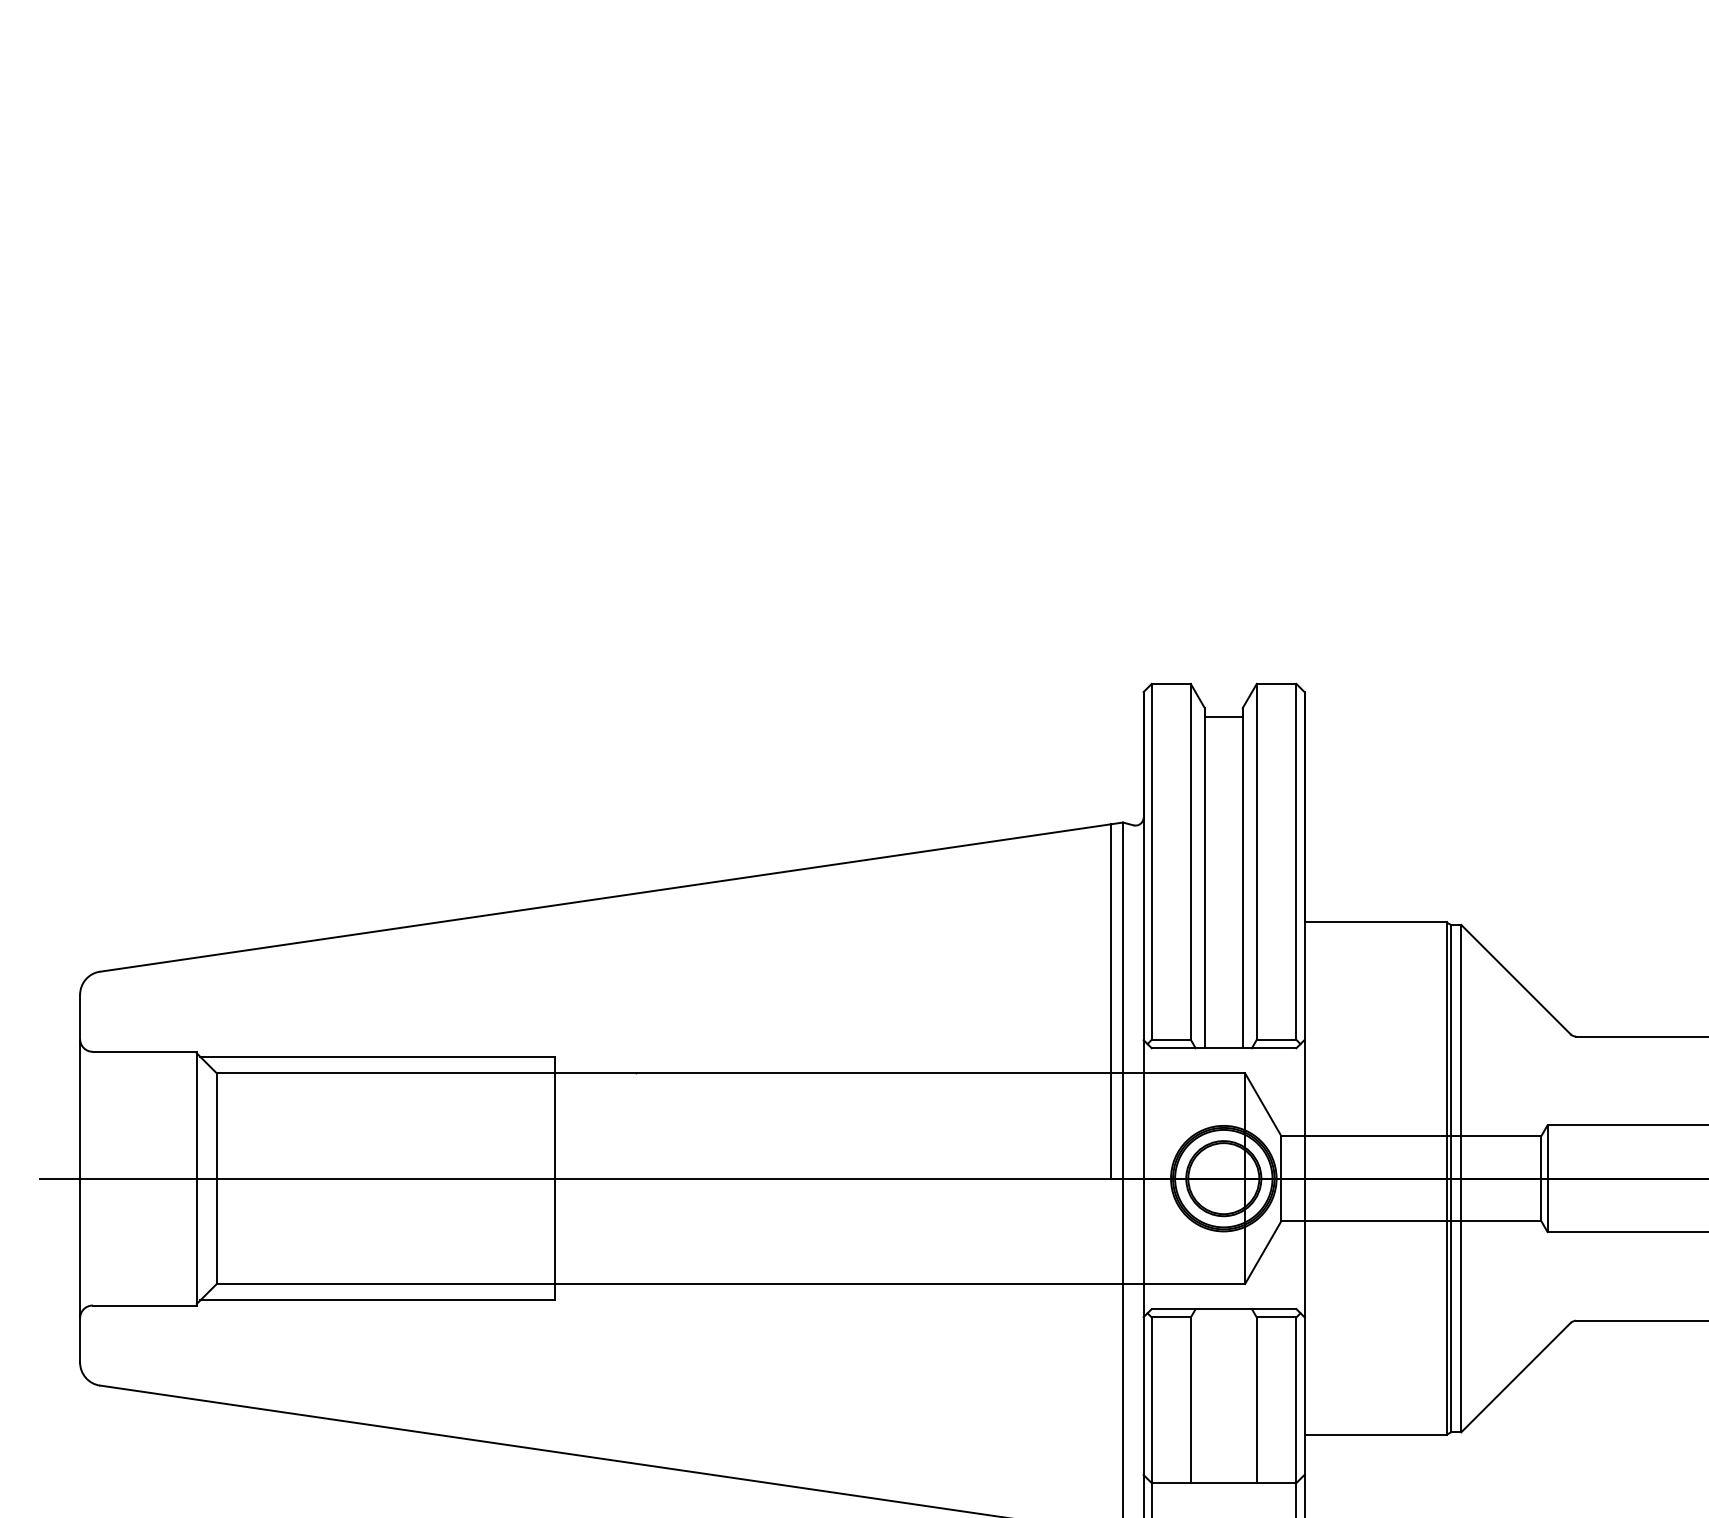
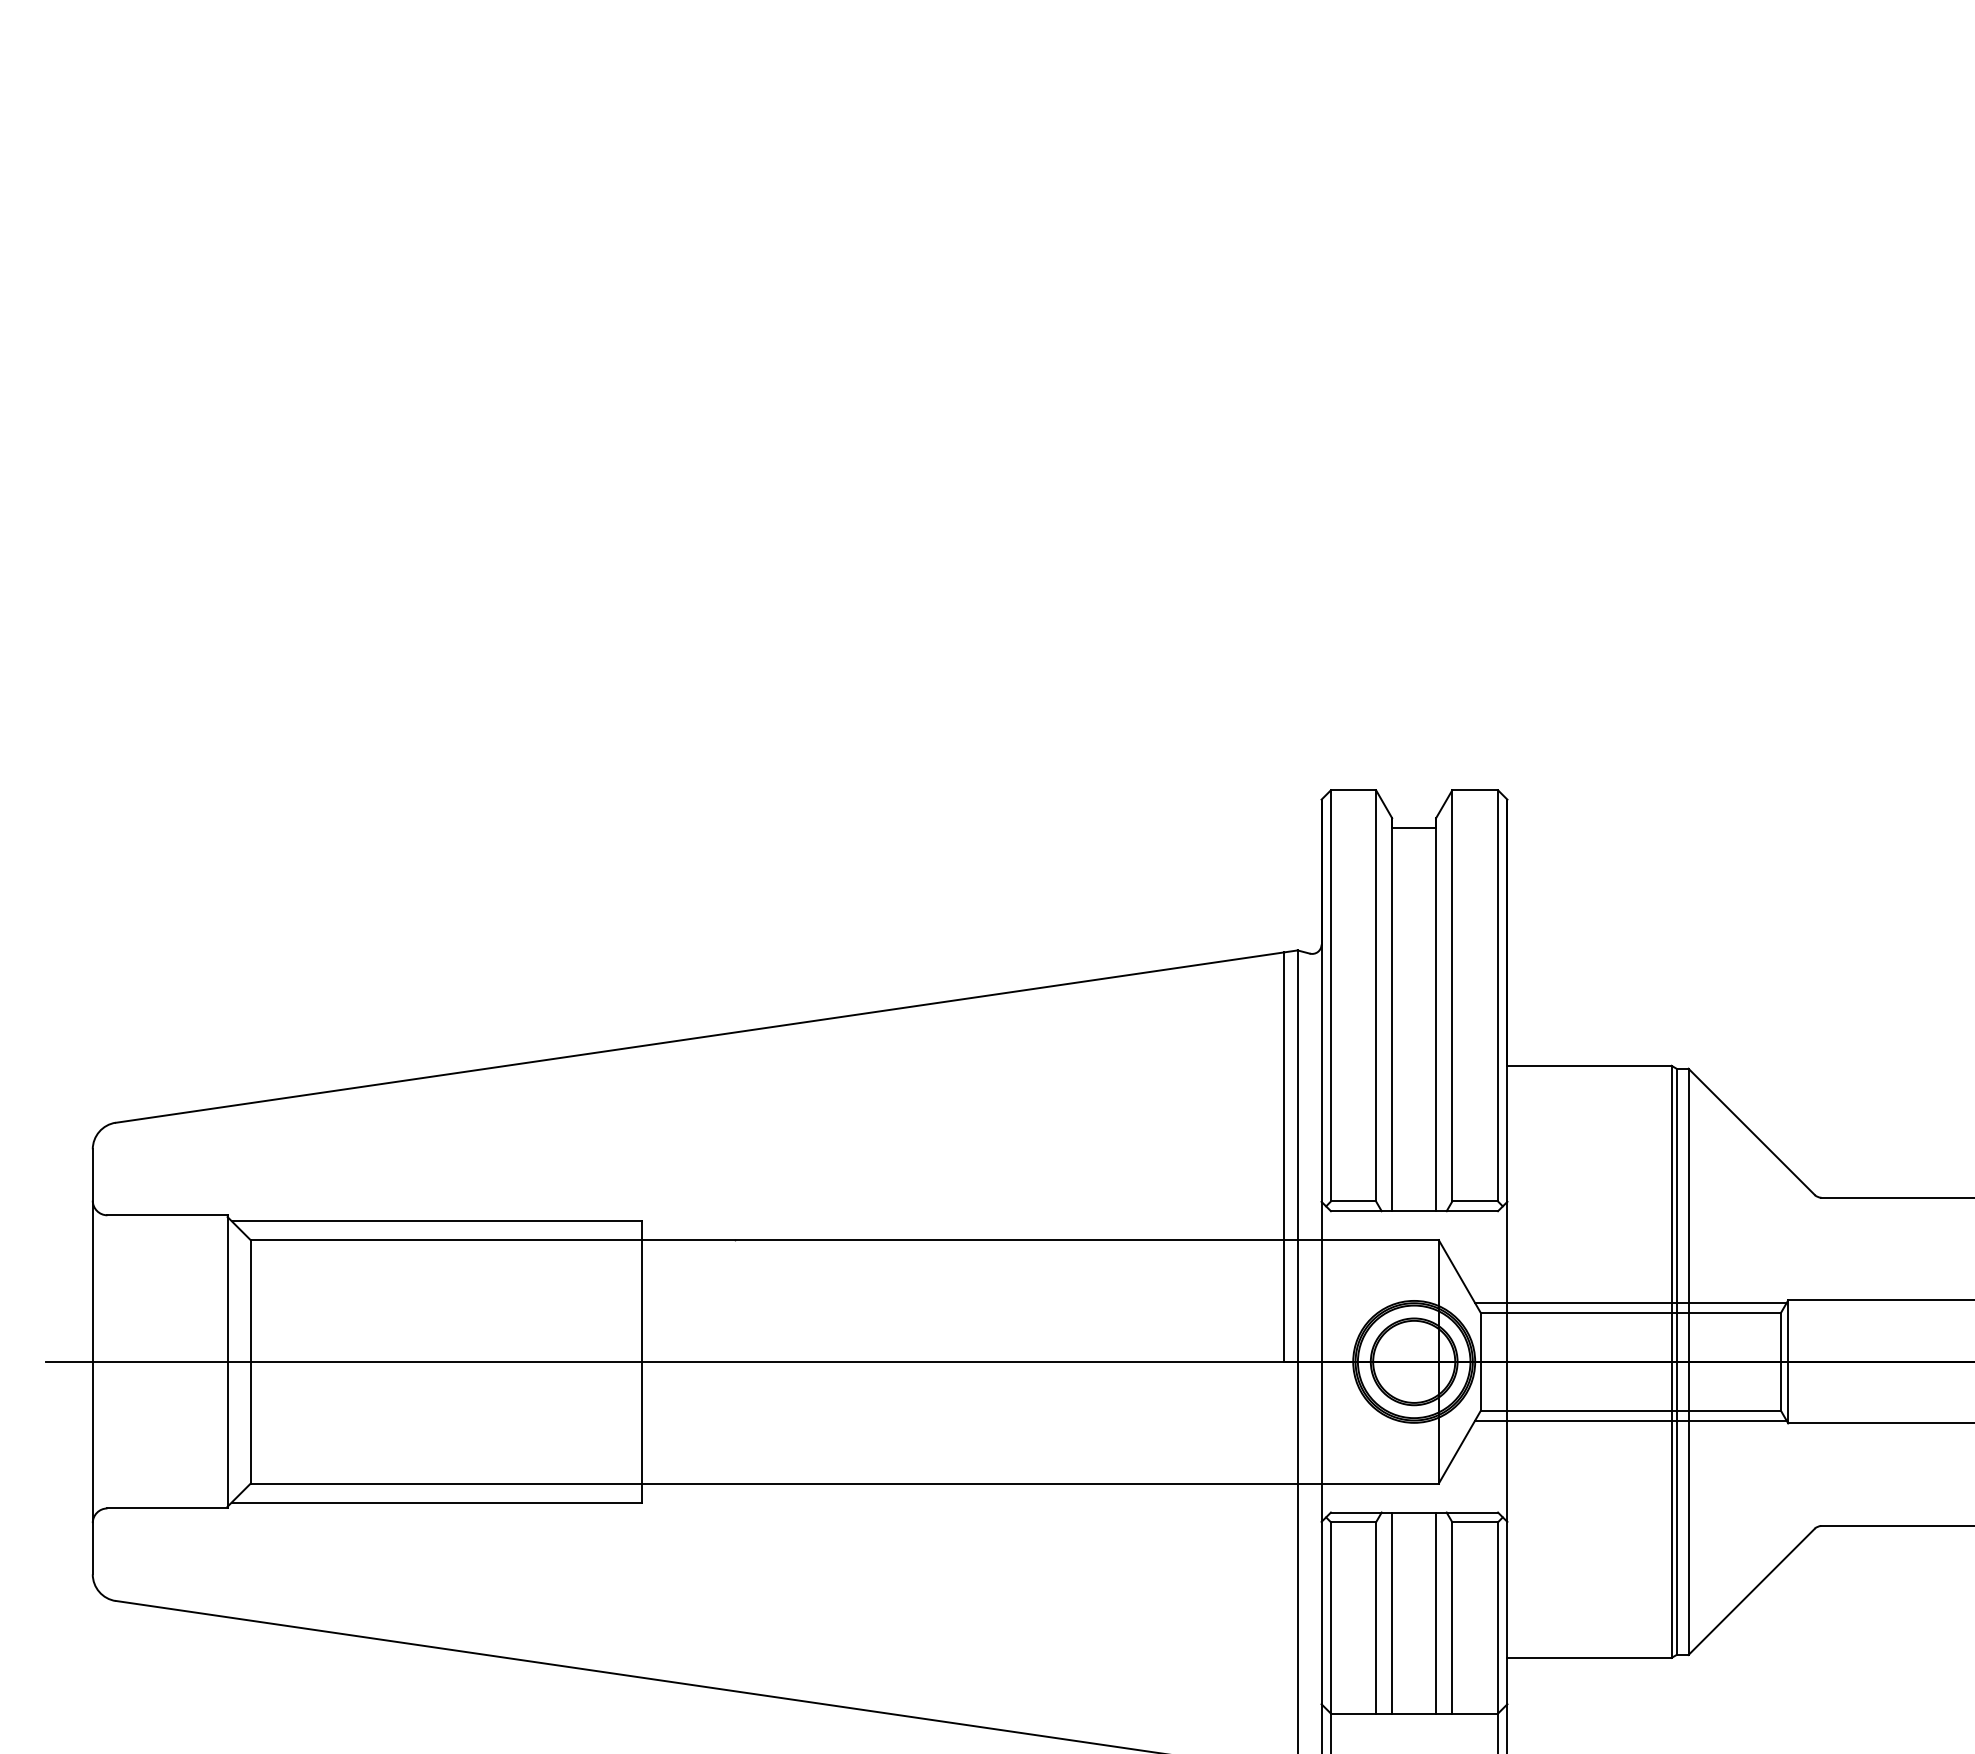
line: (1411, 1128) -> (1630, 1303), added
line: (1411, 1229) -> (1630, 1420), added
line: (1205, 1395) -> (1392, 1612), added
line: (1243, 1395) -> (1436, 1612), added

